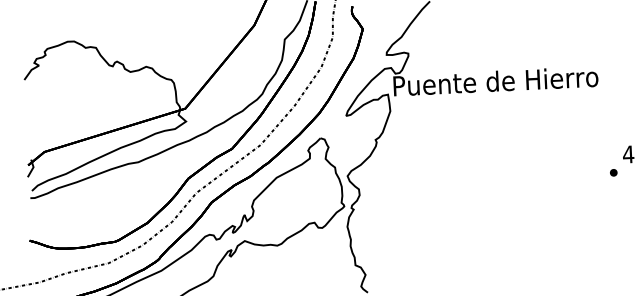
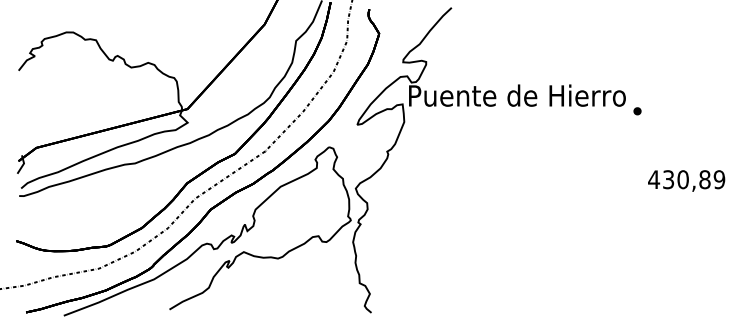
part: (613, 172) -> (637, 111), moved

